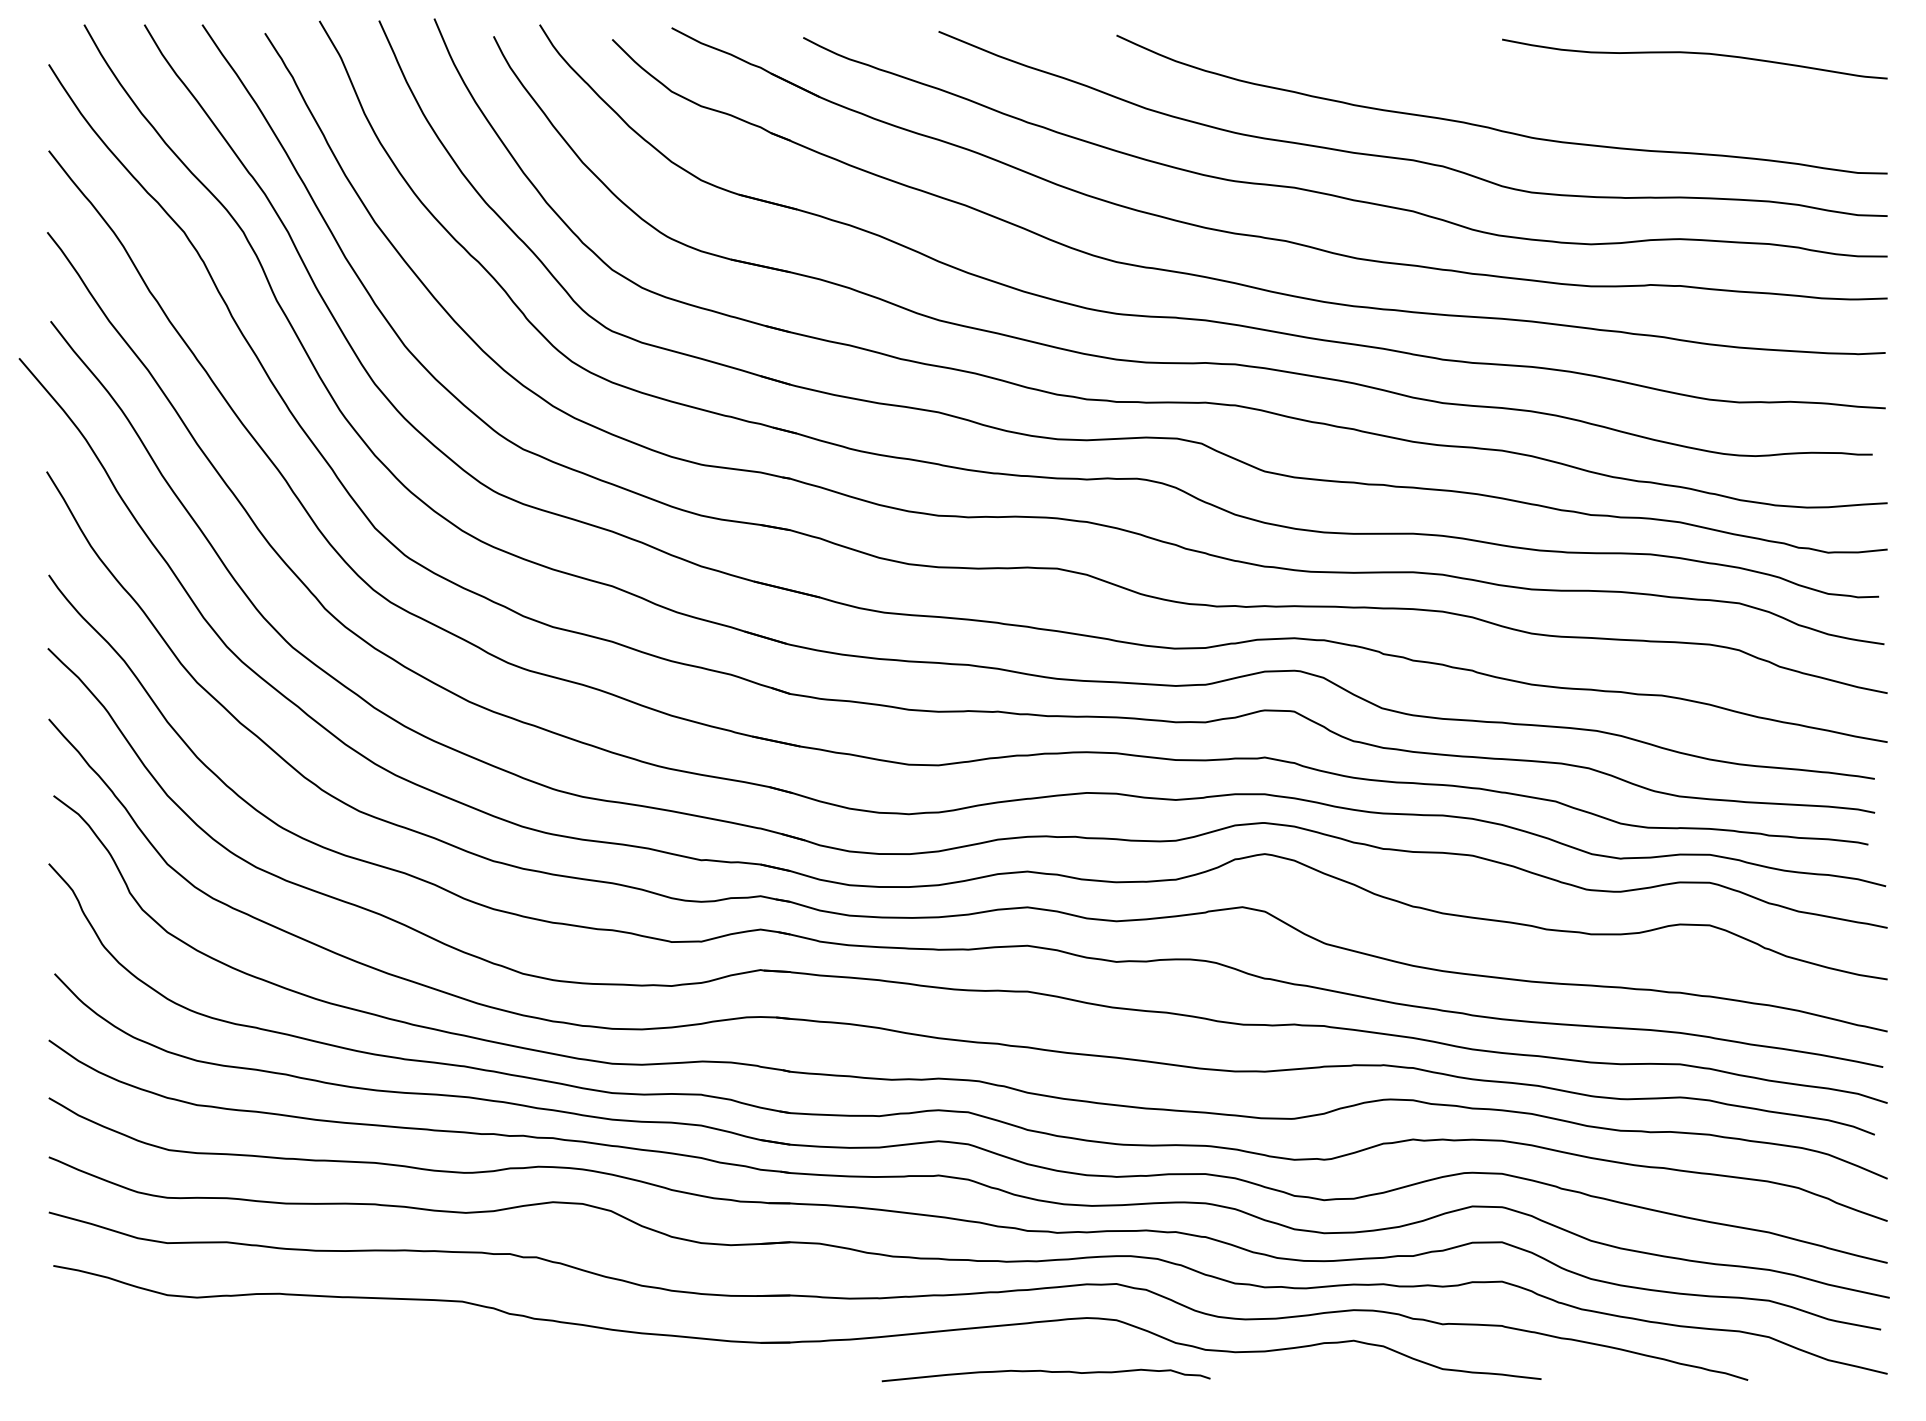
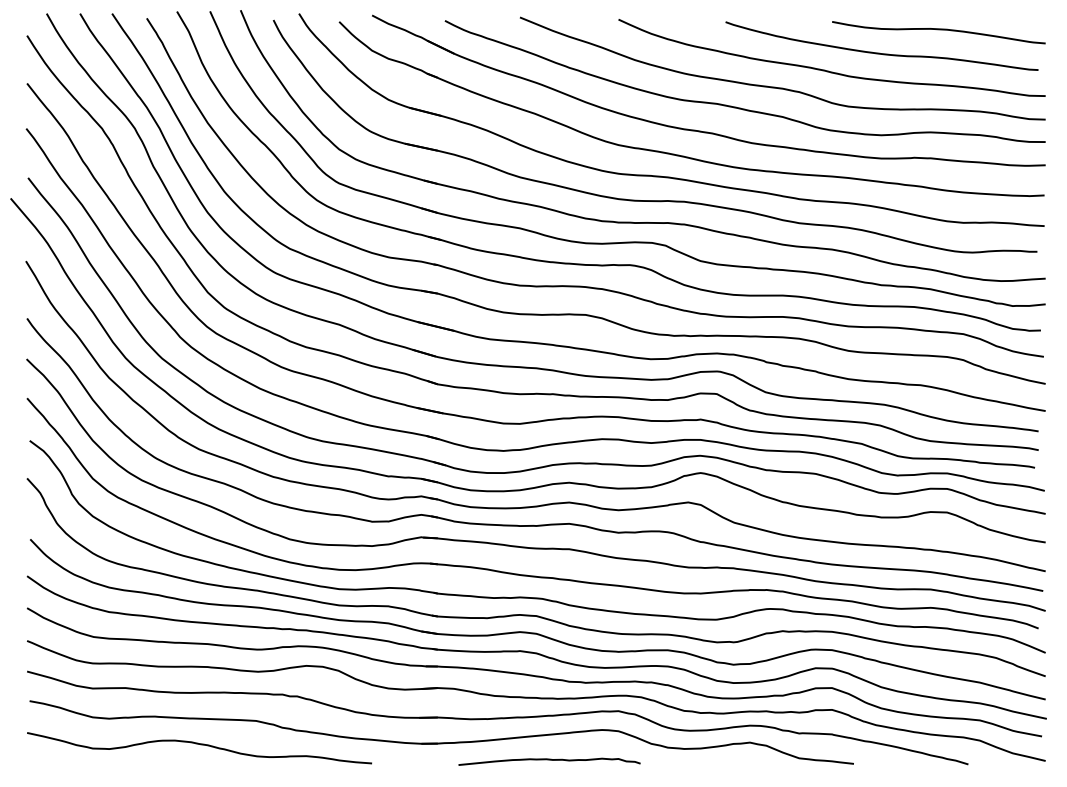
curve: (1587, 94) -> (879, 52), added
curve: (361, 1345) -> (200, 745), added
curve: (1046, 1373) -> (549, 760), moved

